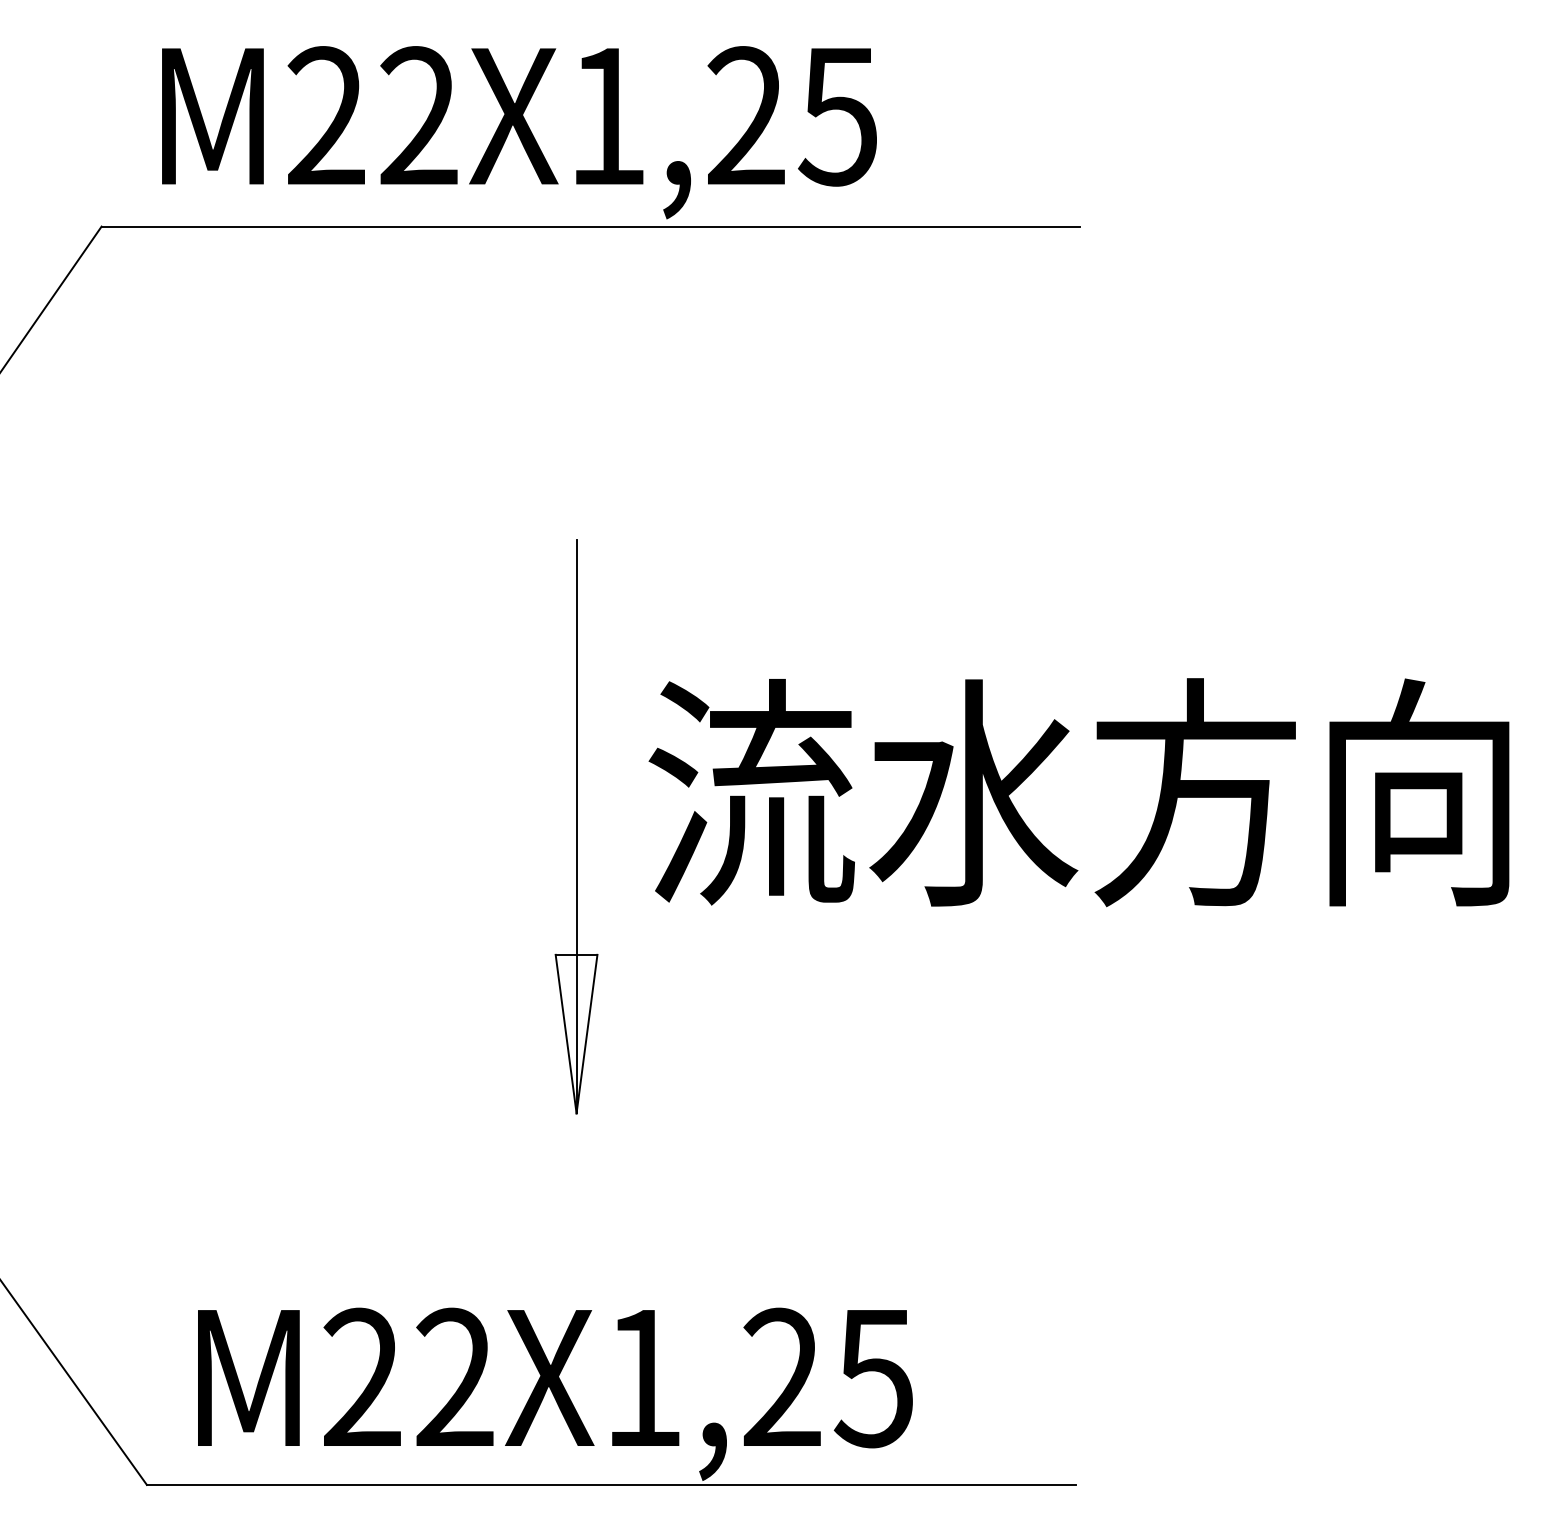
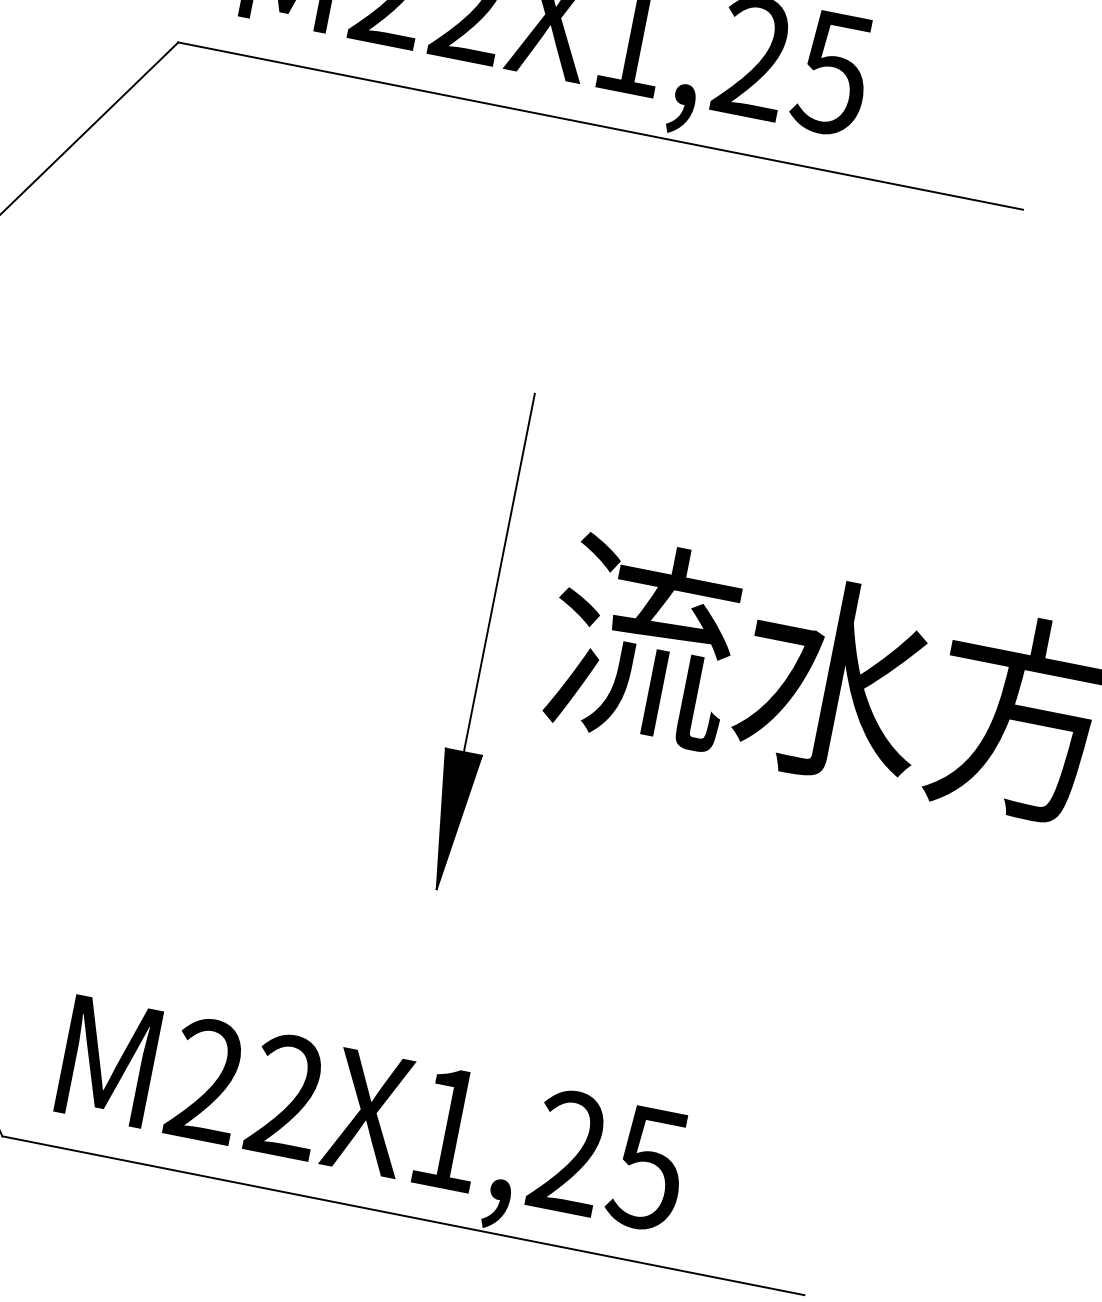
fill: (576, 1033) -> (450, 820), added

